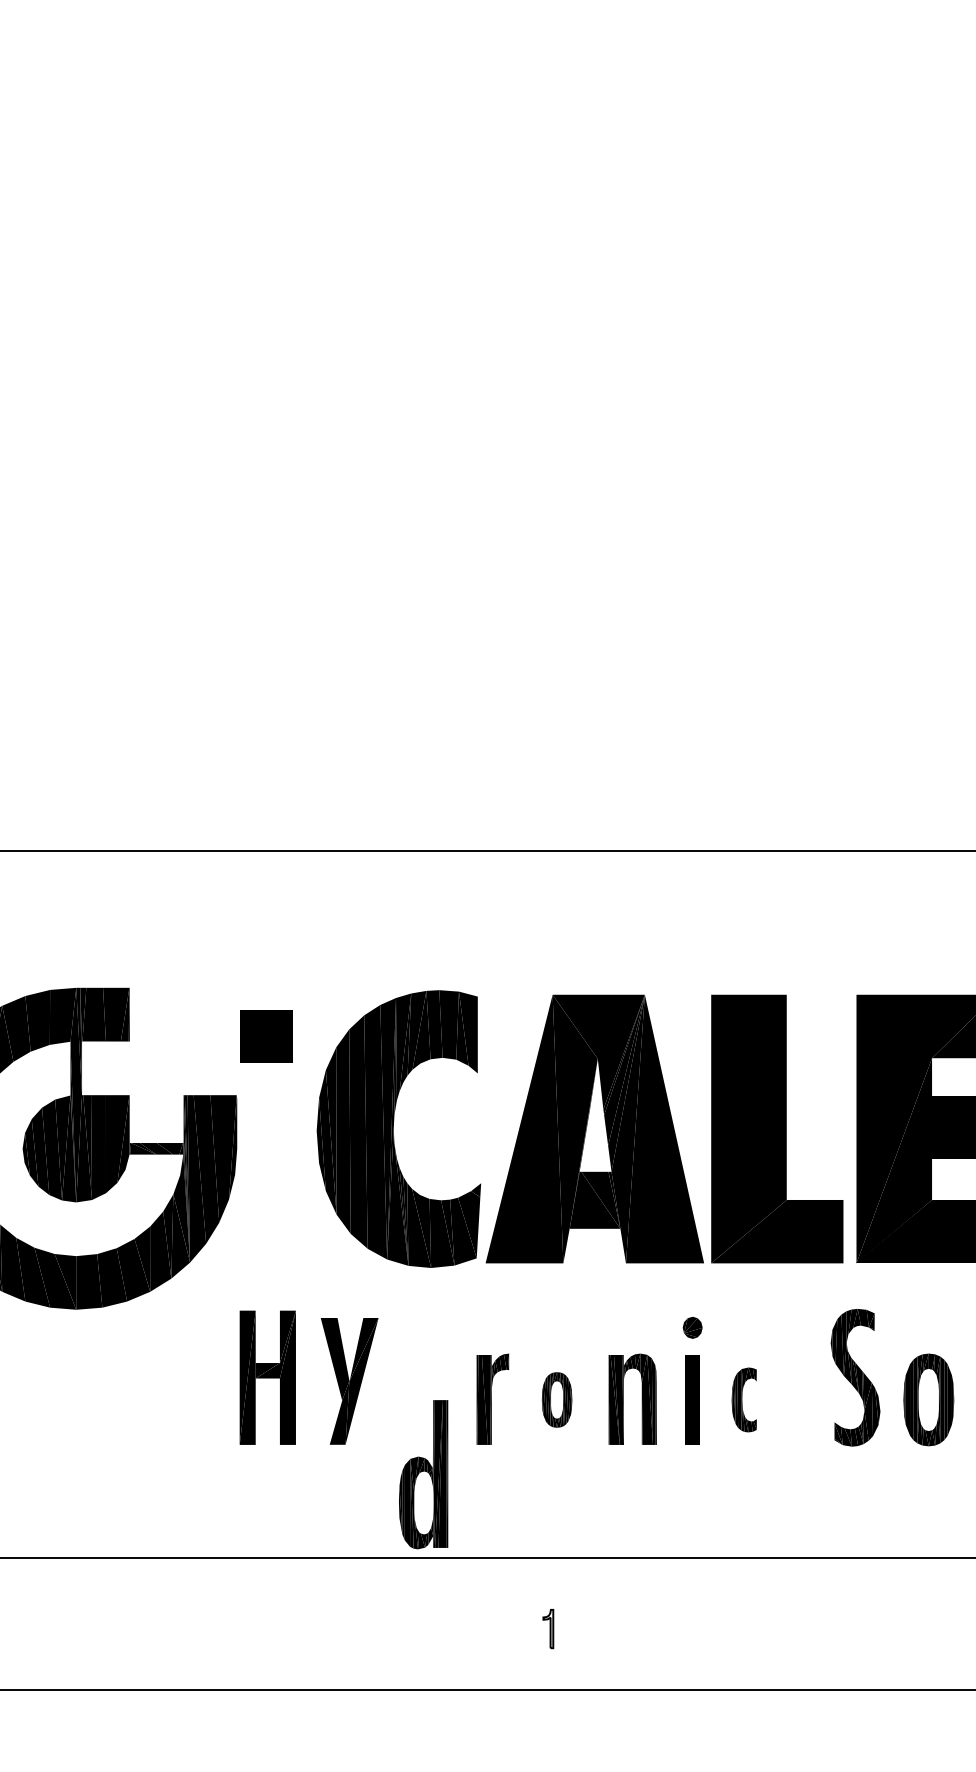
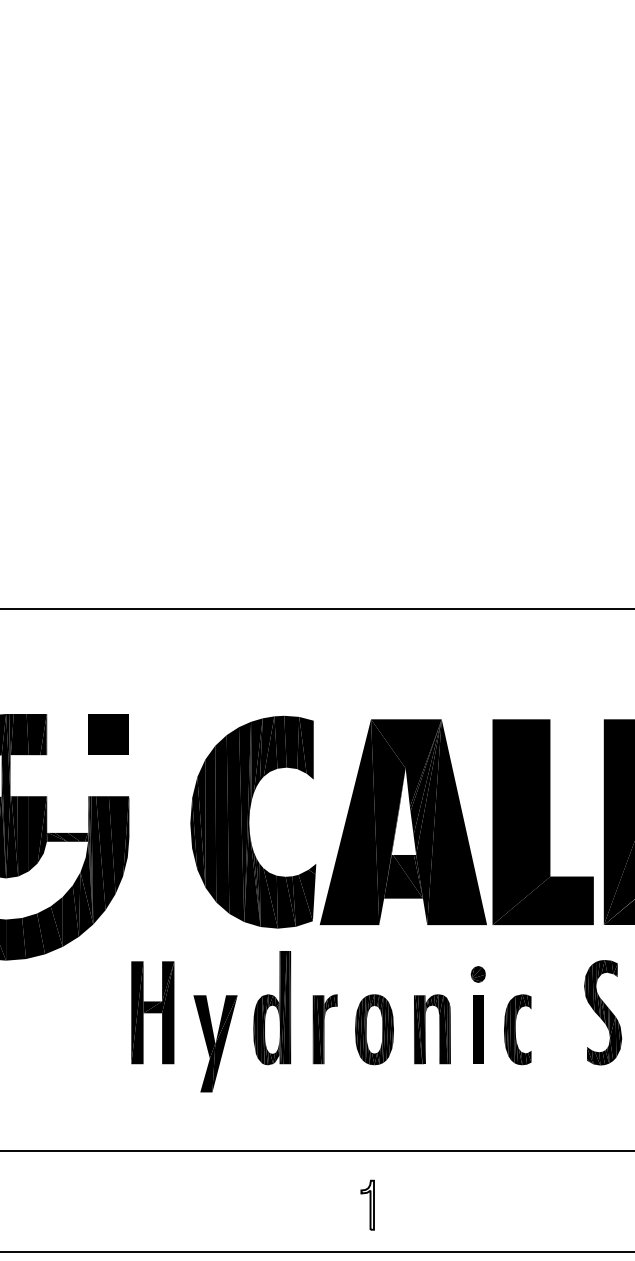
part: (266, 1036) -> (108, 734), moved
part: (349, 1381) -> (215, 1043), moved
part: (556, 1399) -> (374, 1029), size x1.67
part: (744, 1399) -> (518, 1029), size x1.43
part: (423, 1474) -> (272, 1007), moved
part: (548, 1628) -> (367, 1204), size x1.67

